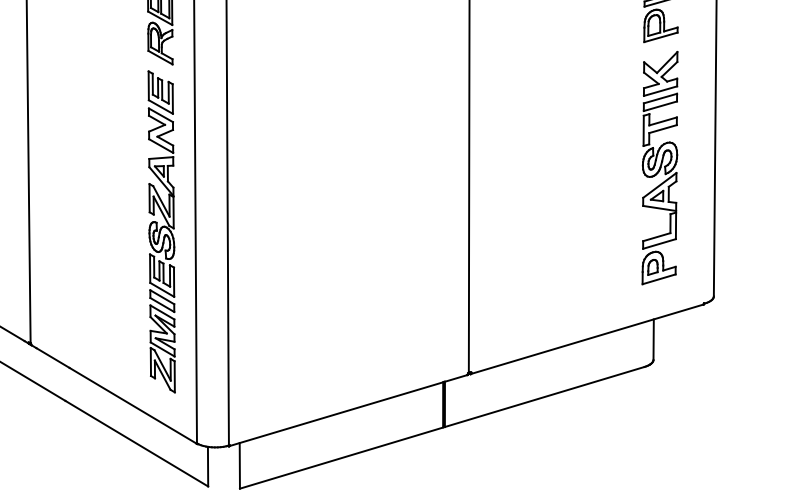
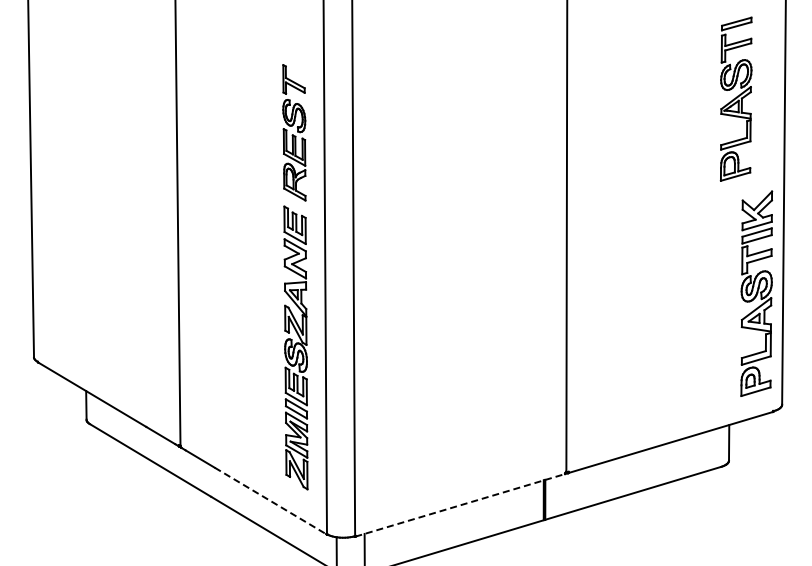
part: (659, 167) -> (756, 293), moved
line: (133, 406) -> (271, 501), solid -> dashed
line: (348, 410) -> (460, 505), solid -> dashed

